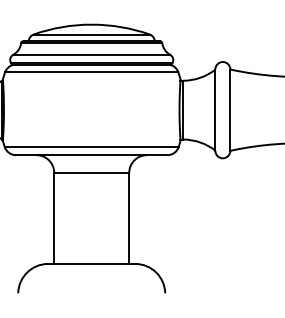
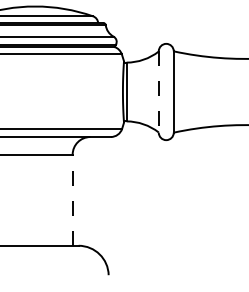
line: (215, 110) -> (158, 92), solid -> dashed
line: (129, 218) -> (72, 200), solid -> dashed

